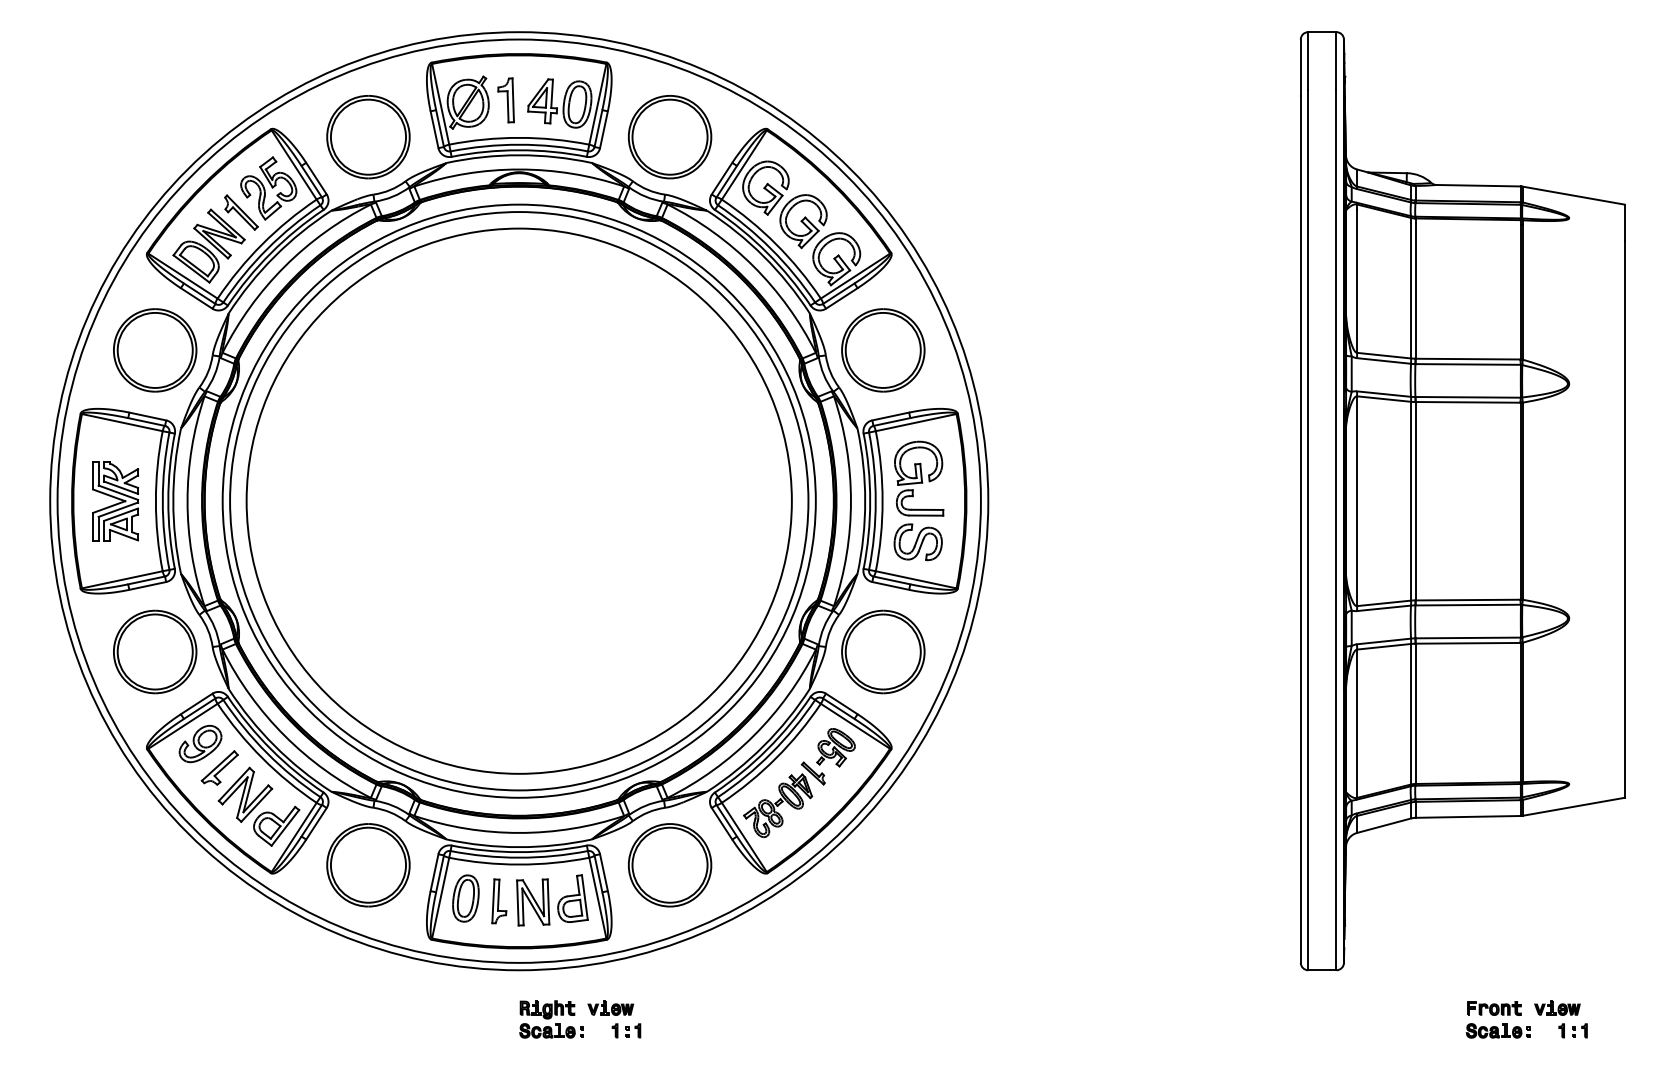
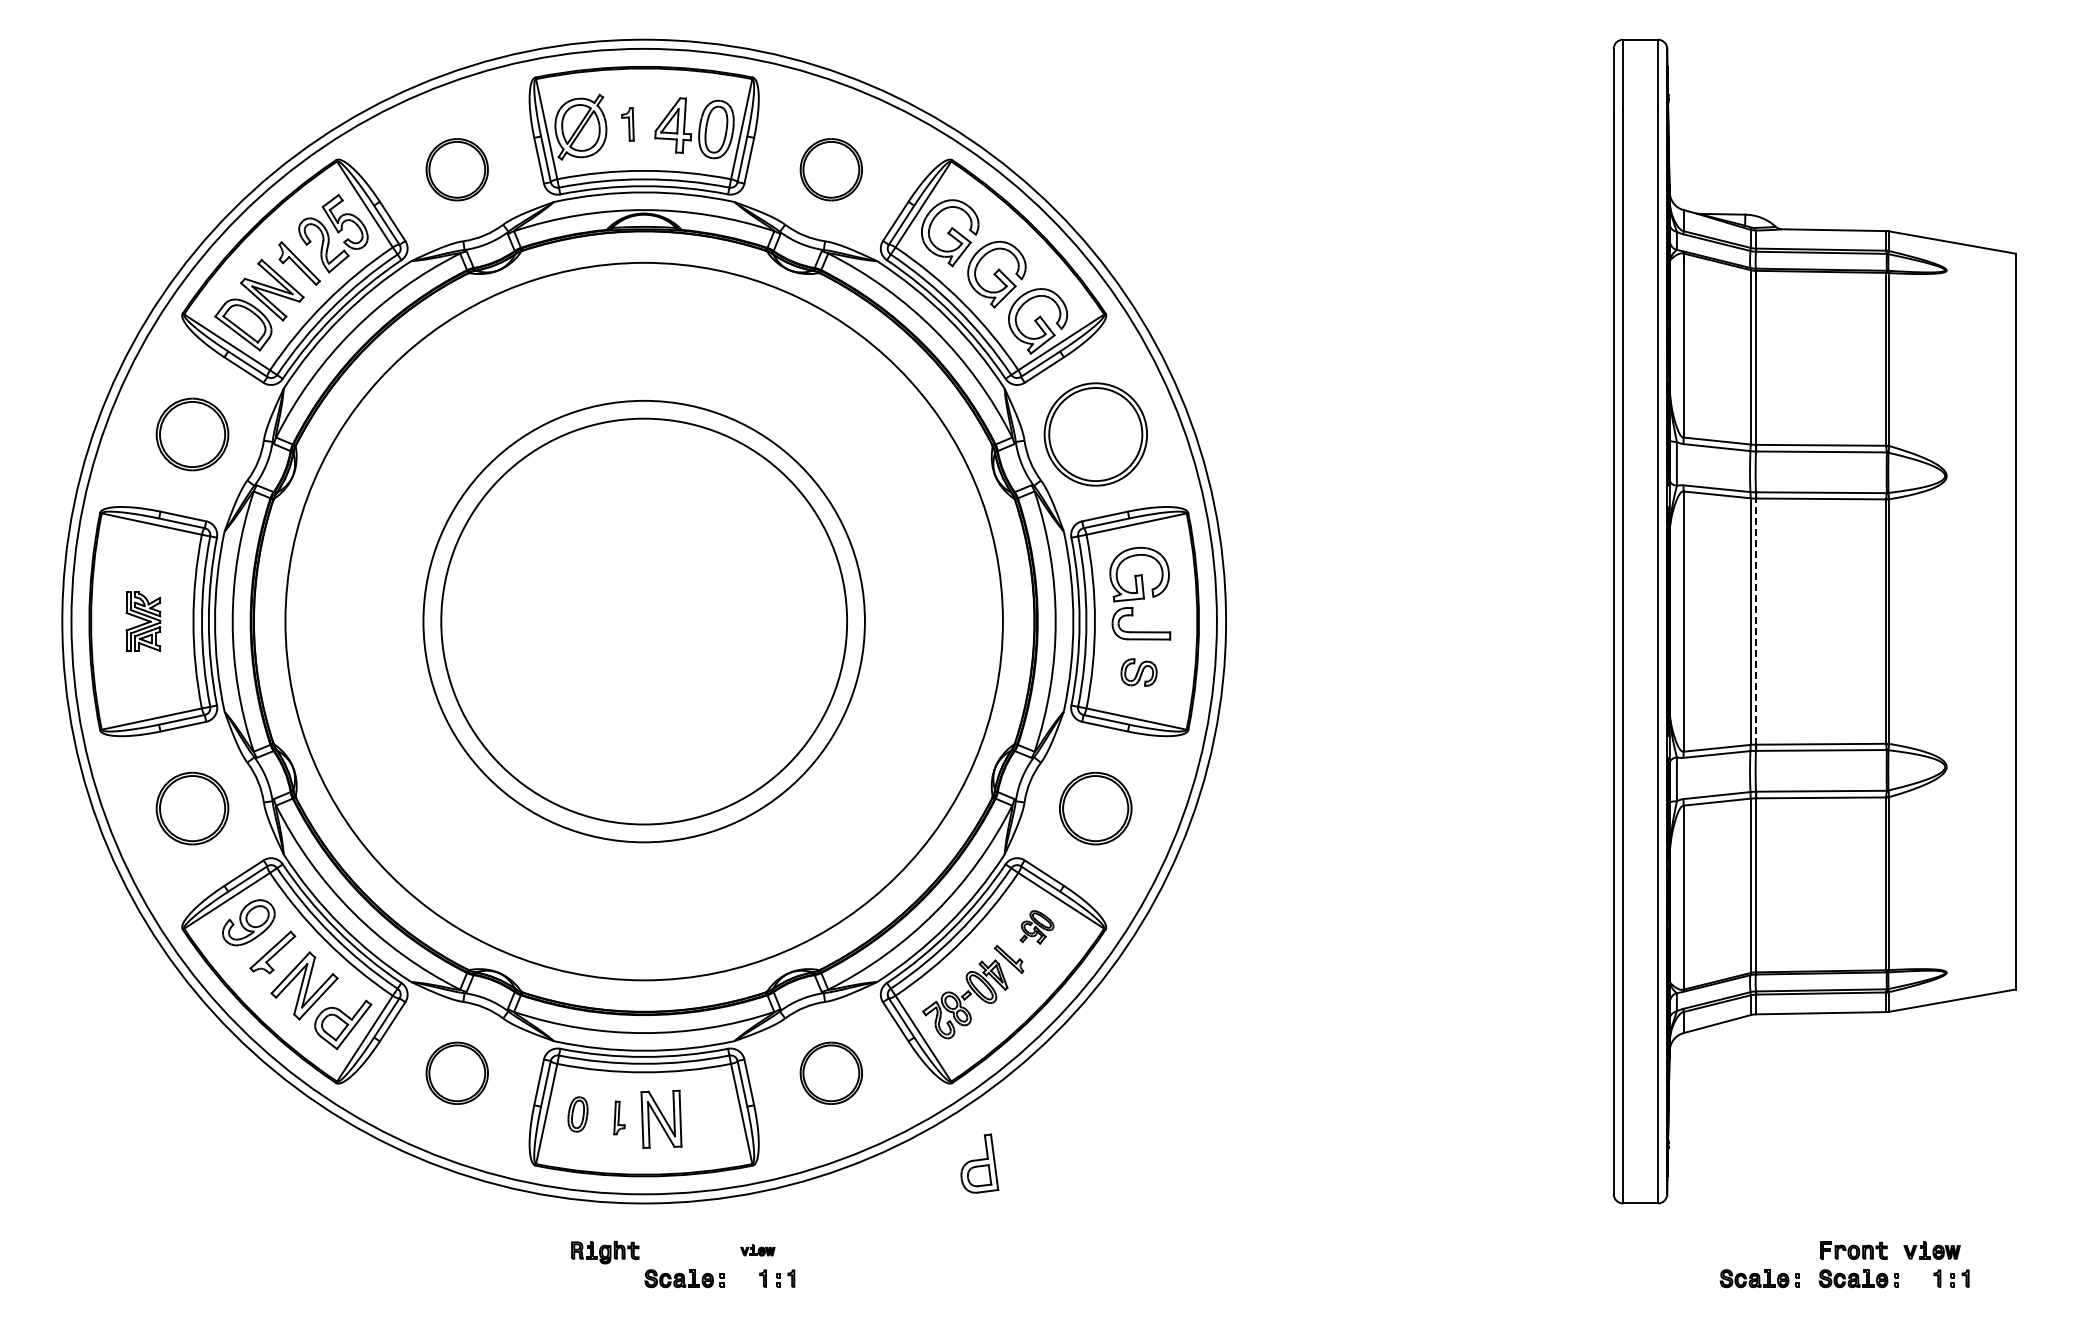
part: (505, 100) -> (627, 124), size x0.6
part: (368, 136) -> (457, 169), size x0.6
part: (670, 136) -> (831, 169), size x0.6
part: (155, 350) -> (192, 434), size x0.7
part: (115, 501) -> (143, 621), size x0.6
circle: (519, 501) -> (644, 621), size x0.6
circle: (519, 501) -> (644, 621), size x0.6
line: (1415, 501) -> (1756, 621), solid -> dashed
part: (917, 542) -> (1138, 672), size x0.6
part: (155, 651) -> (192, 808), size x0.7
part: (883, 651) -> (1095, 808), size x0.7
part: (835, 747) -> (1036, 927), size x0.7
part: (368, 865) -> (457, 1073), size x0.6
part: (670, 865) -> (831, 1073), size x0.6
part: (465, 898) -> (577, 1114), size x0.6
part: (572, 898) -> (979, 1163), moved
part: (499, 900) -> (619, 1117), size x0.6
part: (610, 1008) -> (757, 1250), size x0.6
part: (547, 1009) -> (605, 1252), moved
part: (1418, 1030) -> (1759, 1278), added

